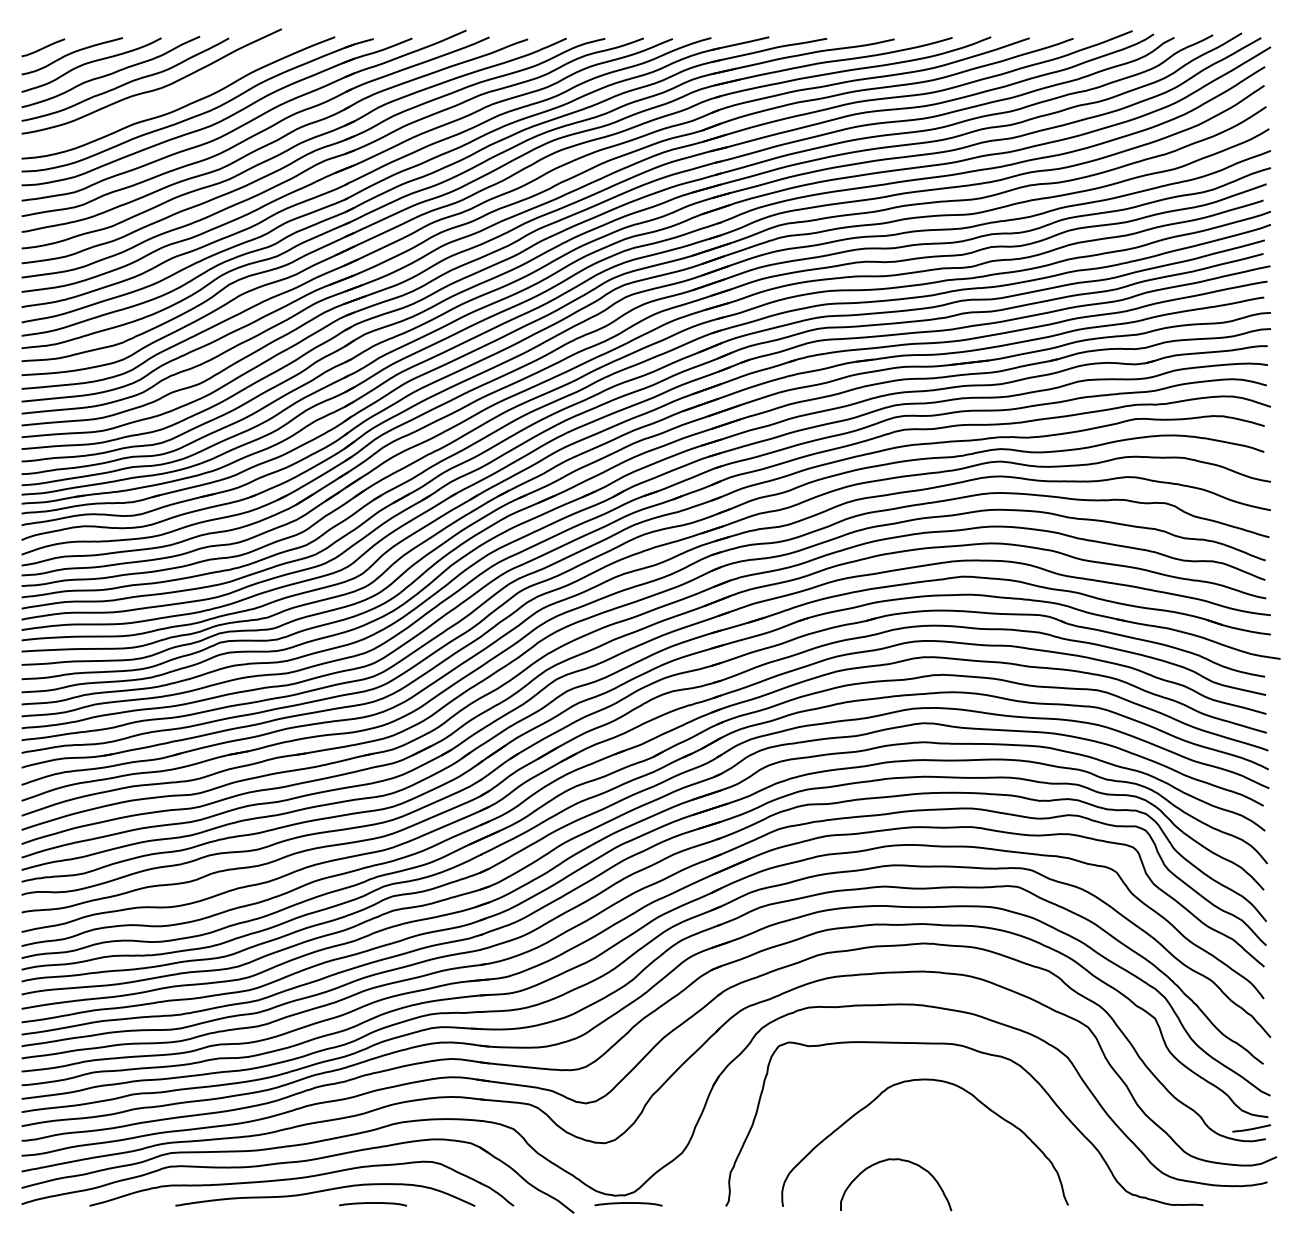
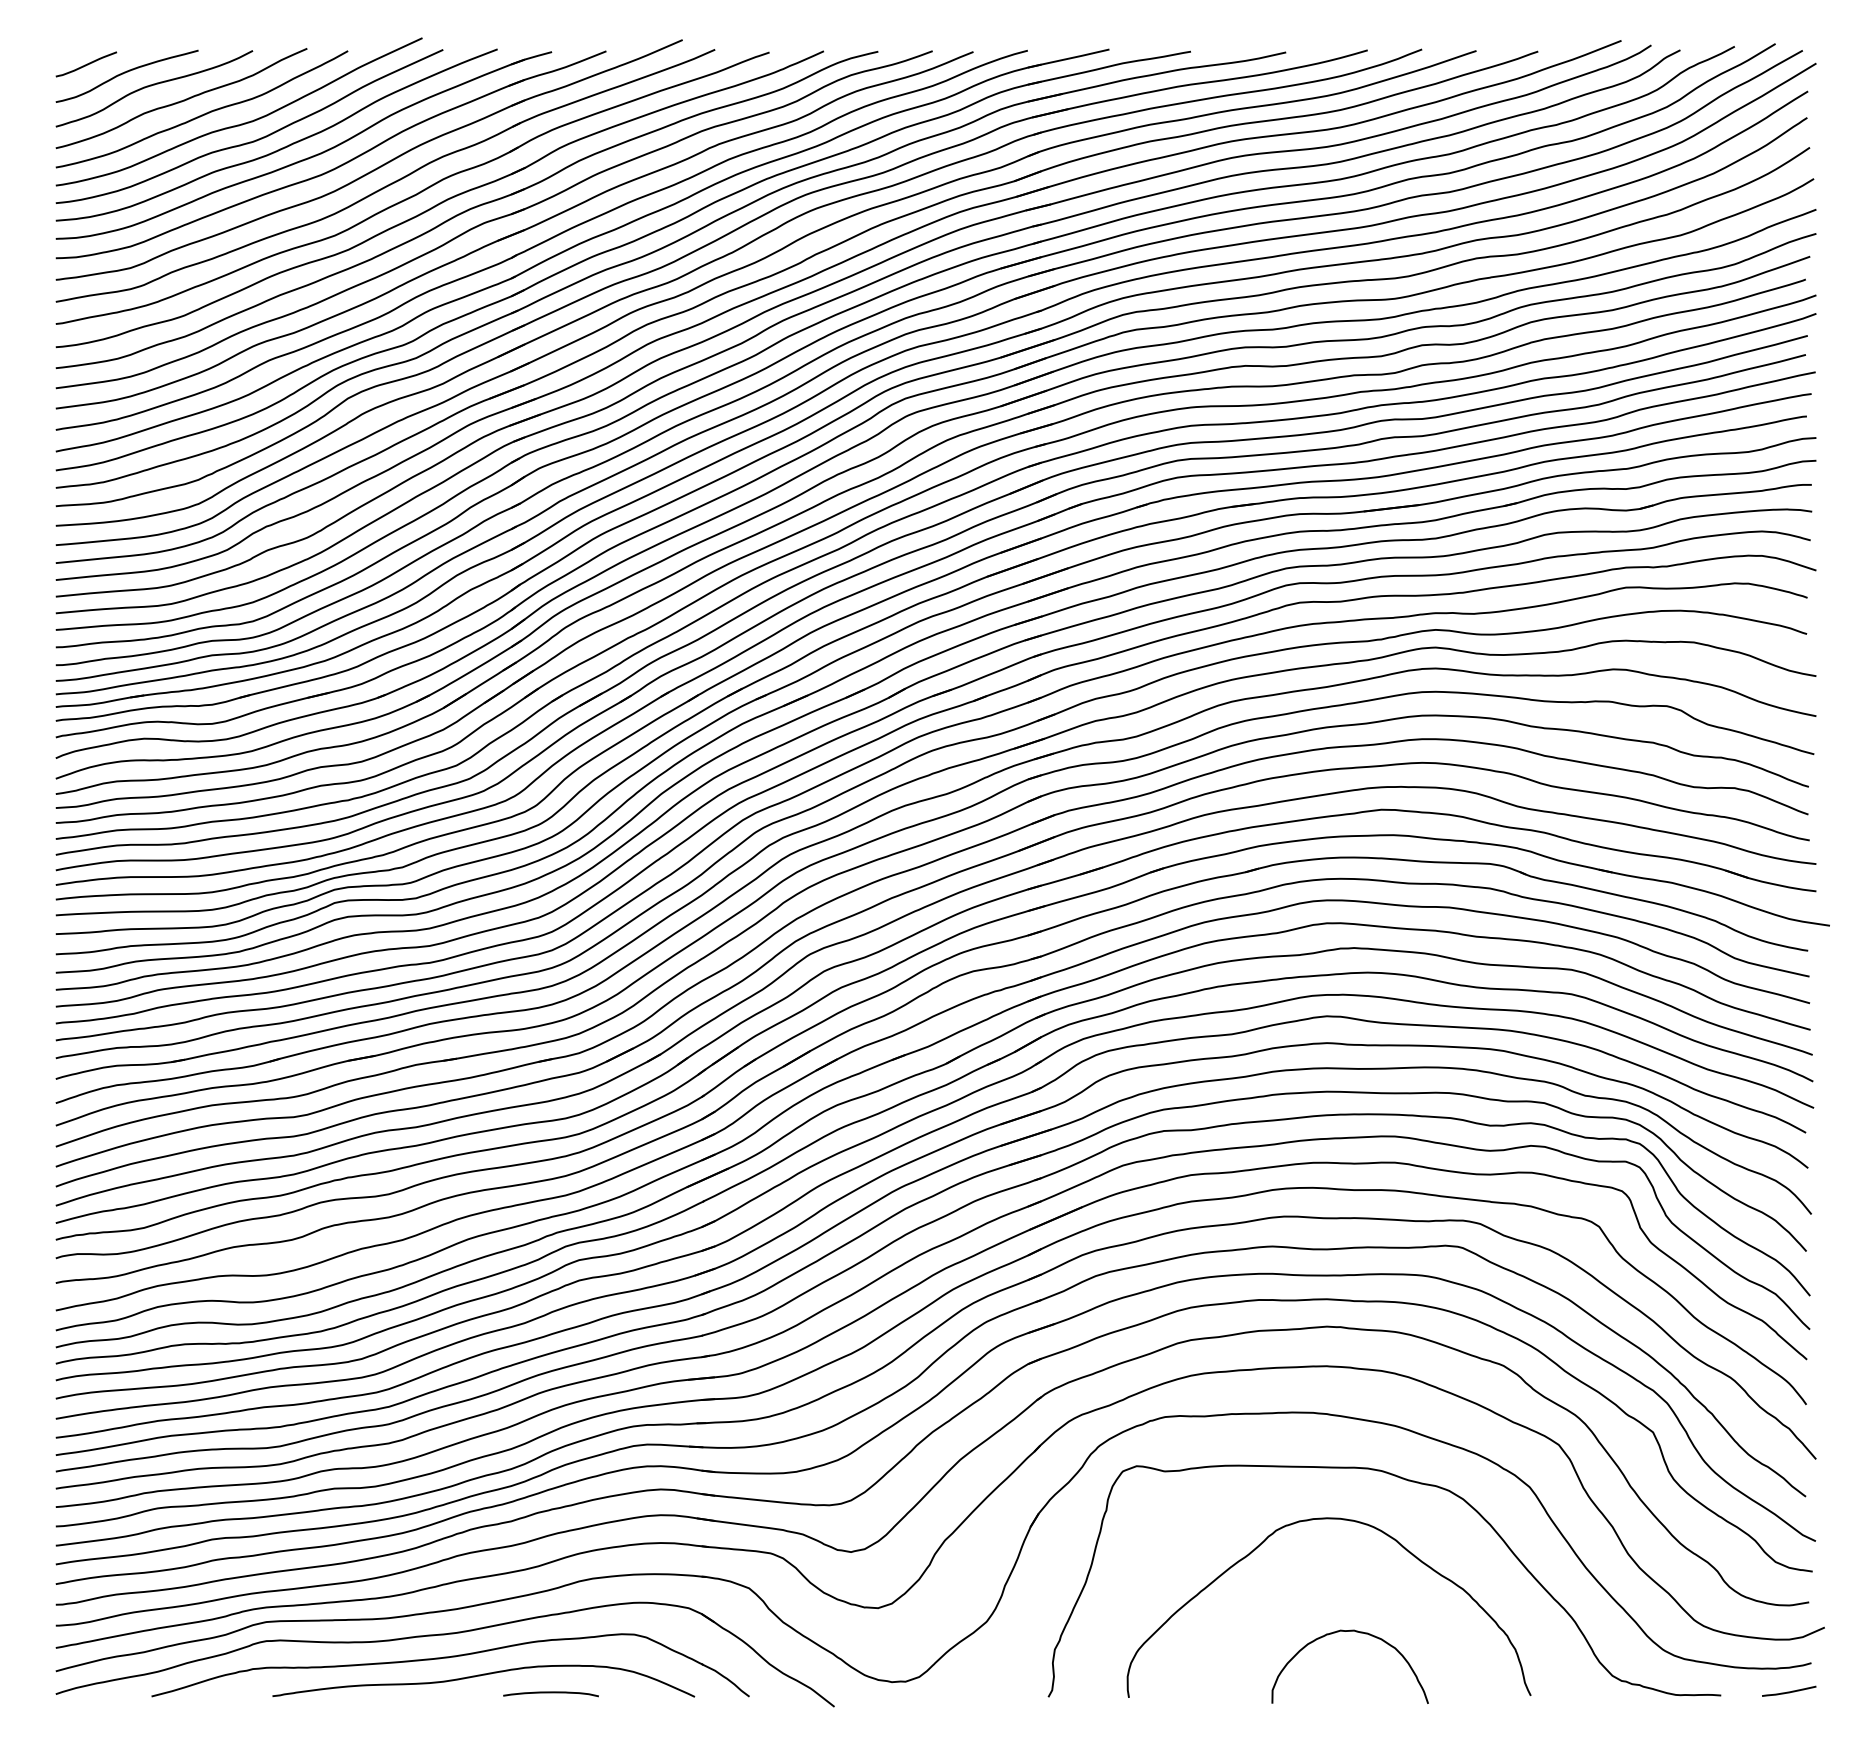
curve: (163, 101) -> (255, 139), added
curve: (1251, 1128) -> (1789, 1691), moved
curve: (900, 1160) -> (1356, 1632), moved
curve: (628, 1203) -> (910, 1693), removed

